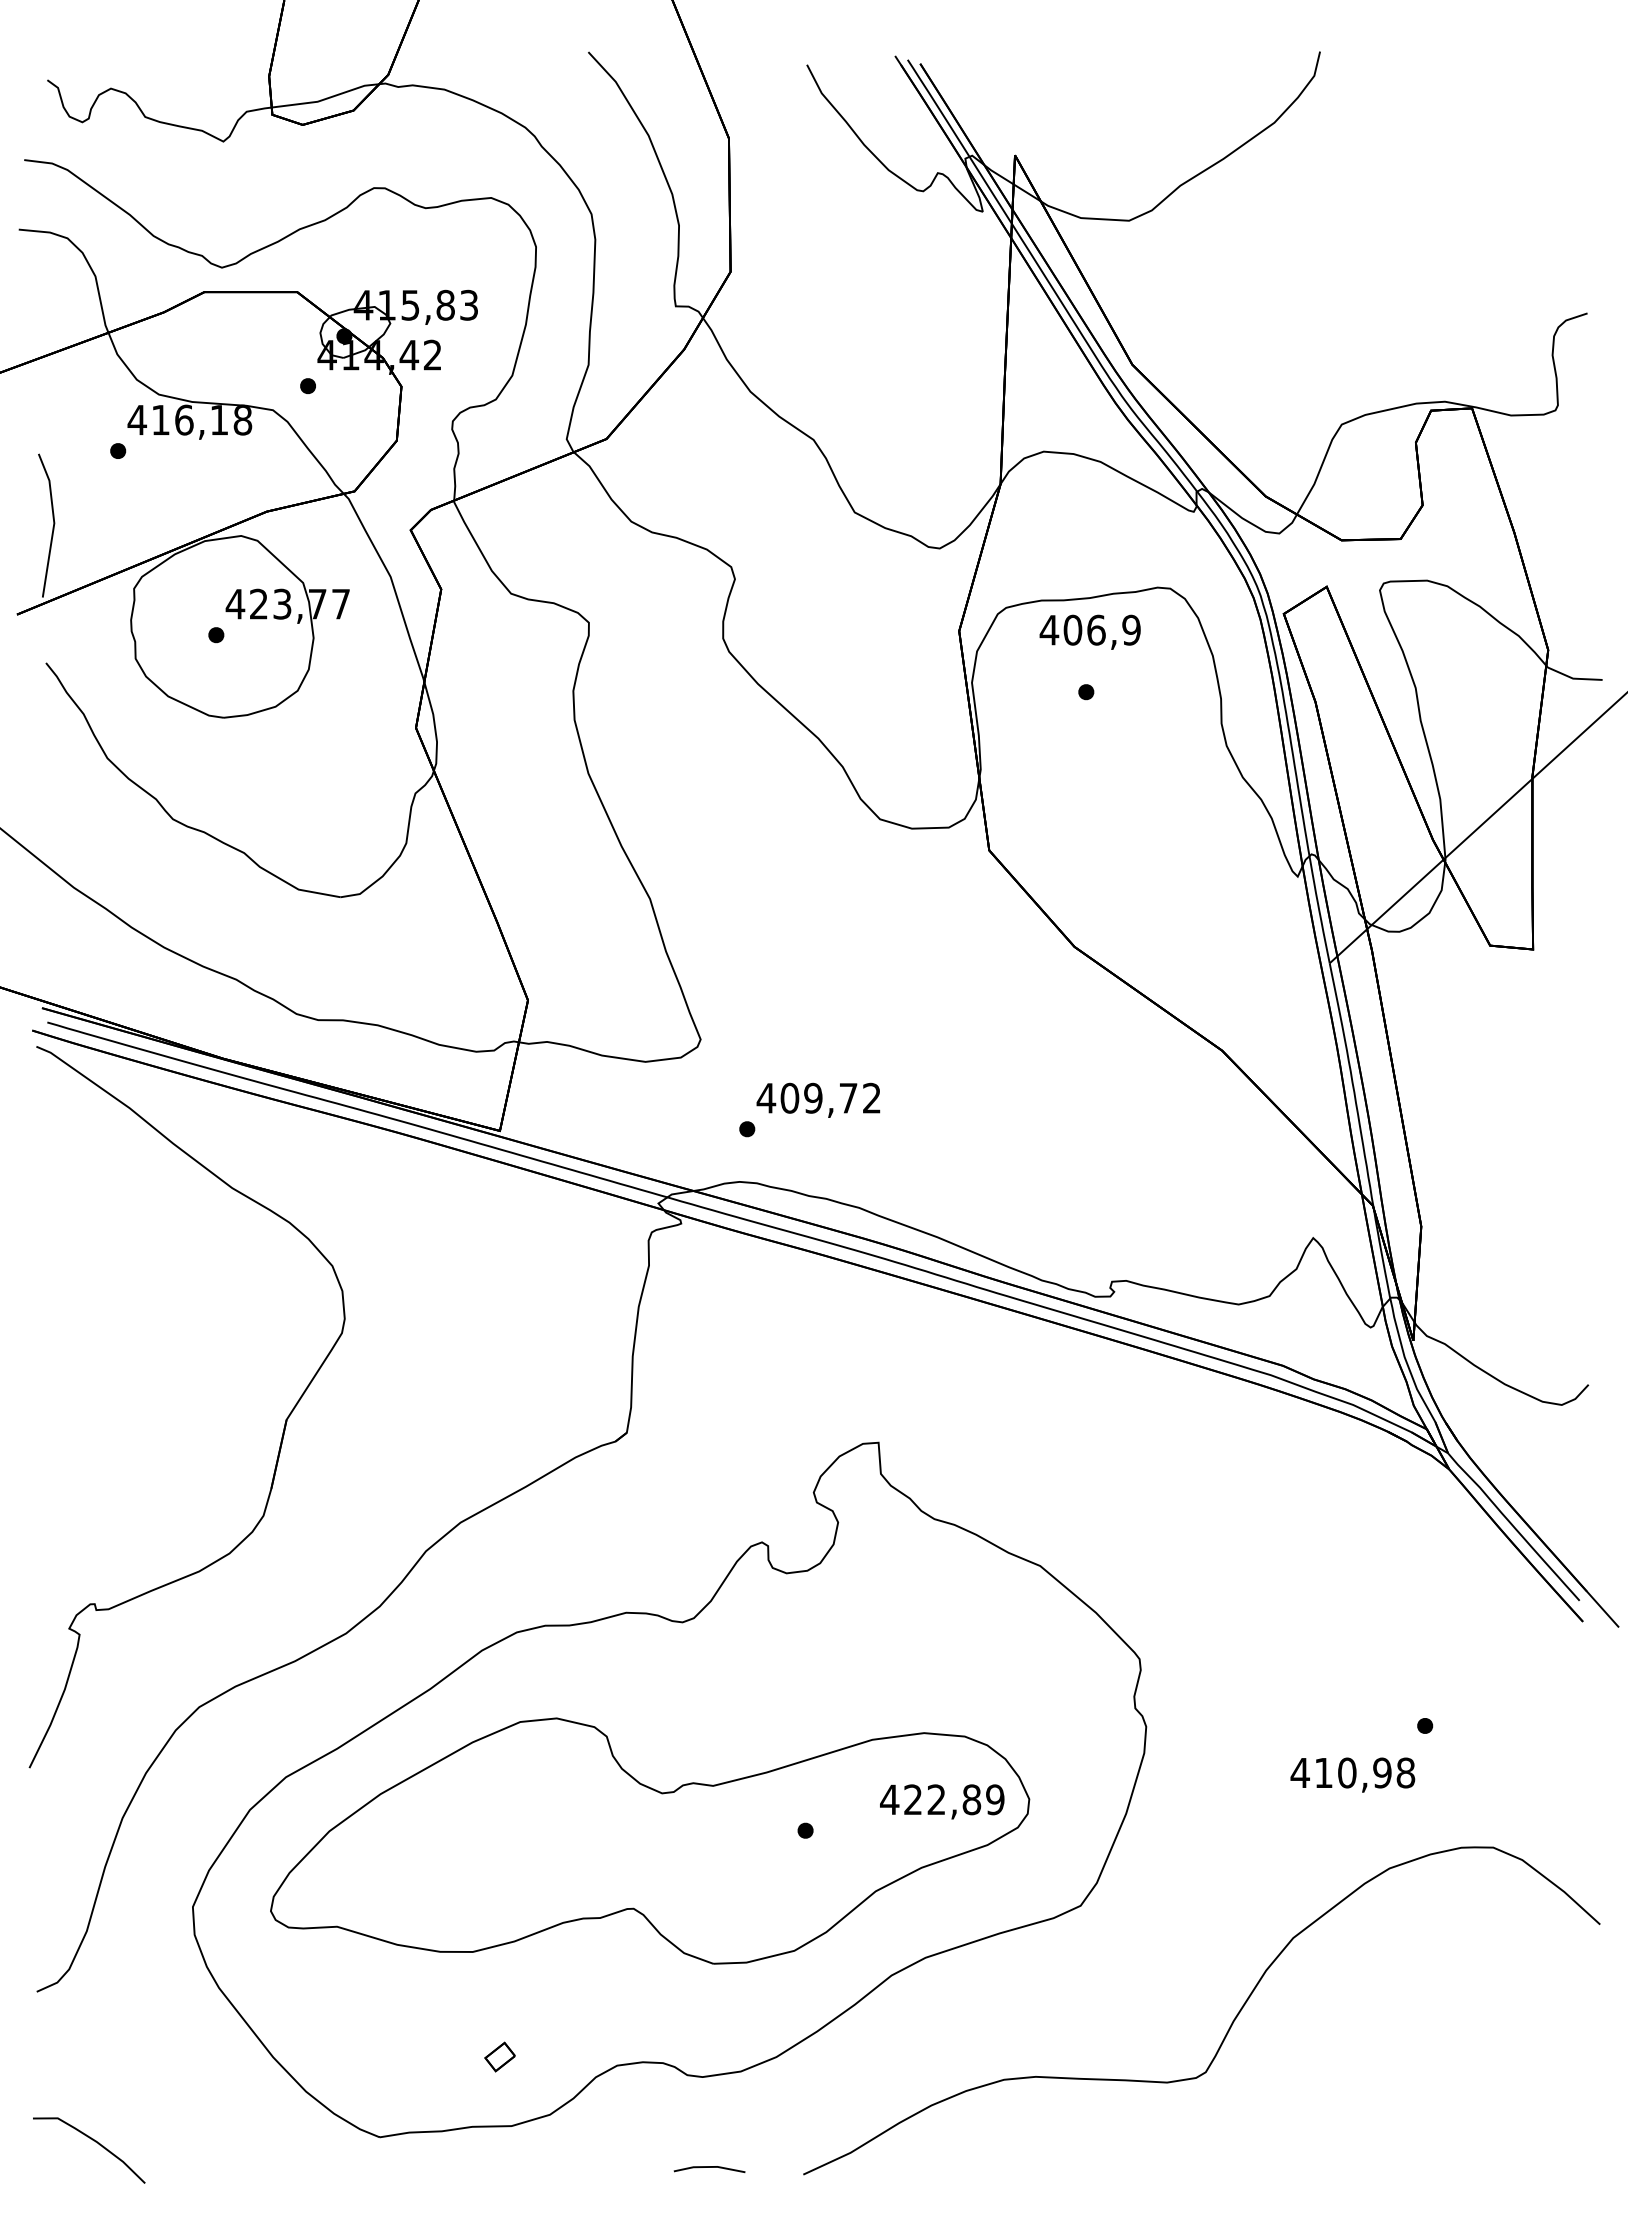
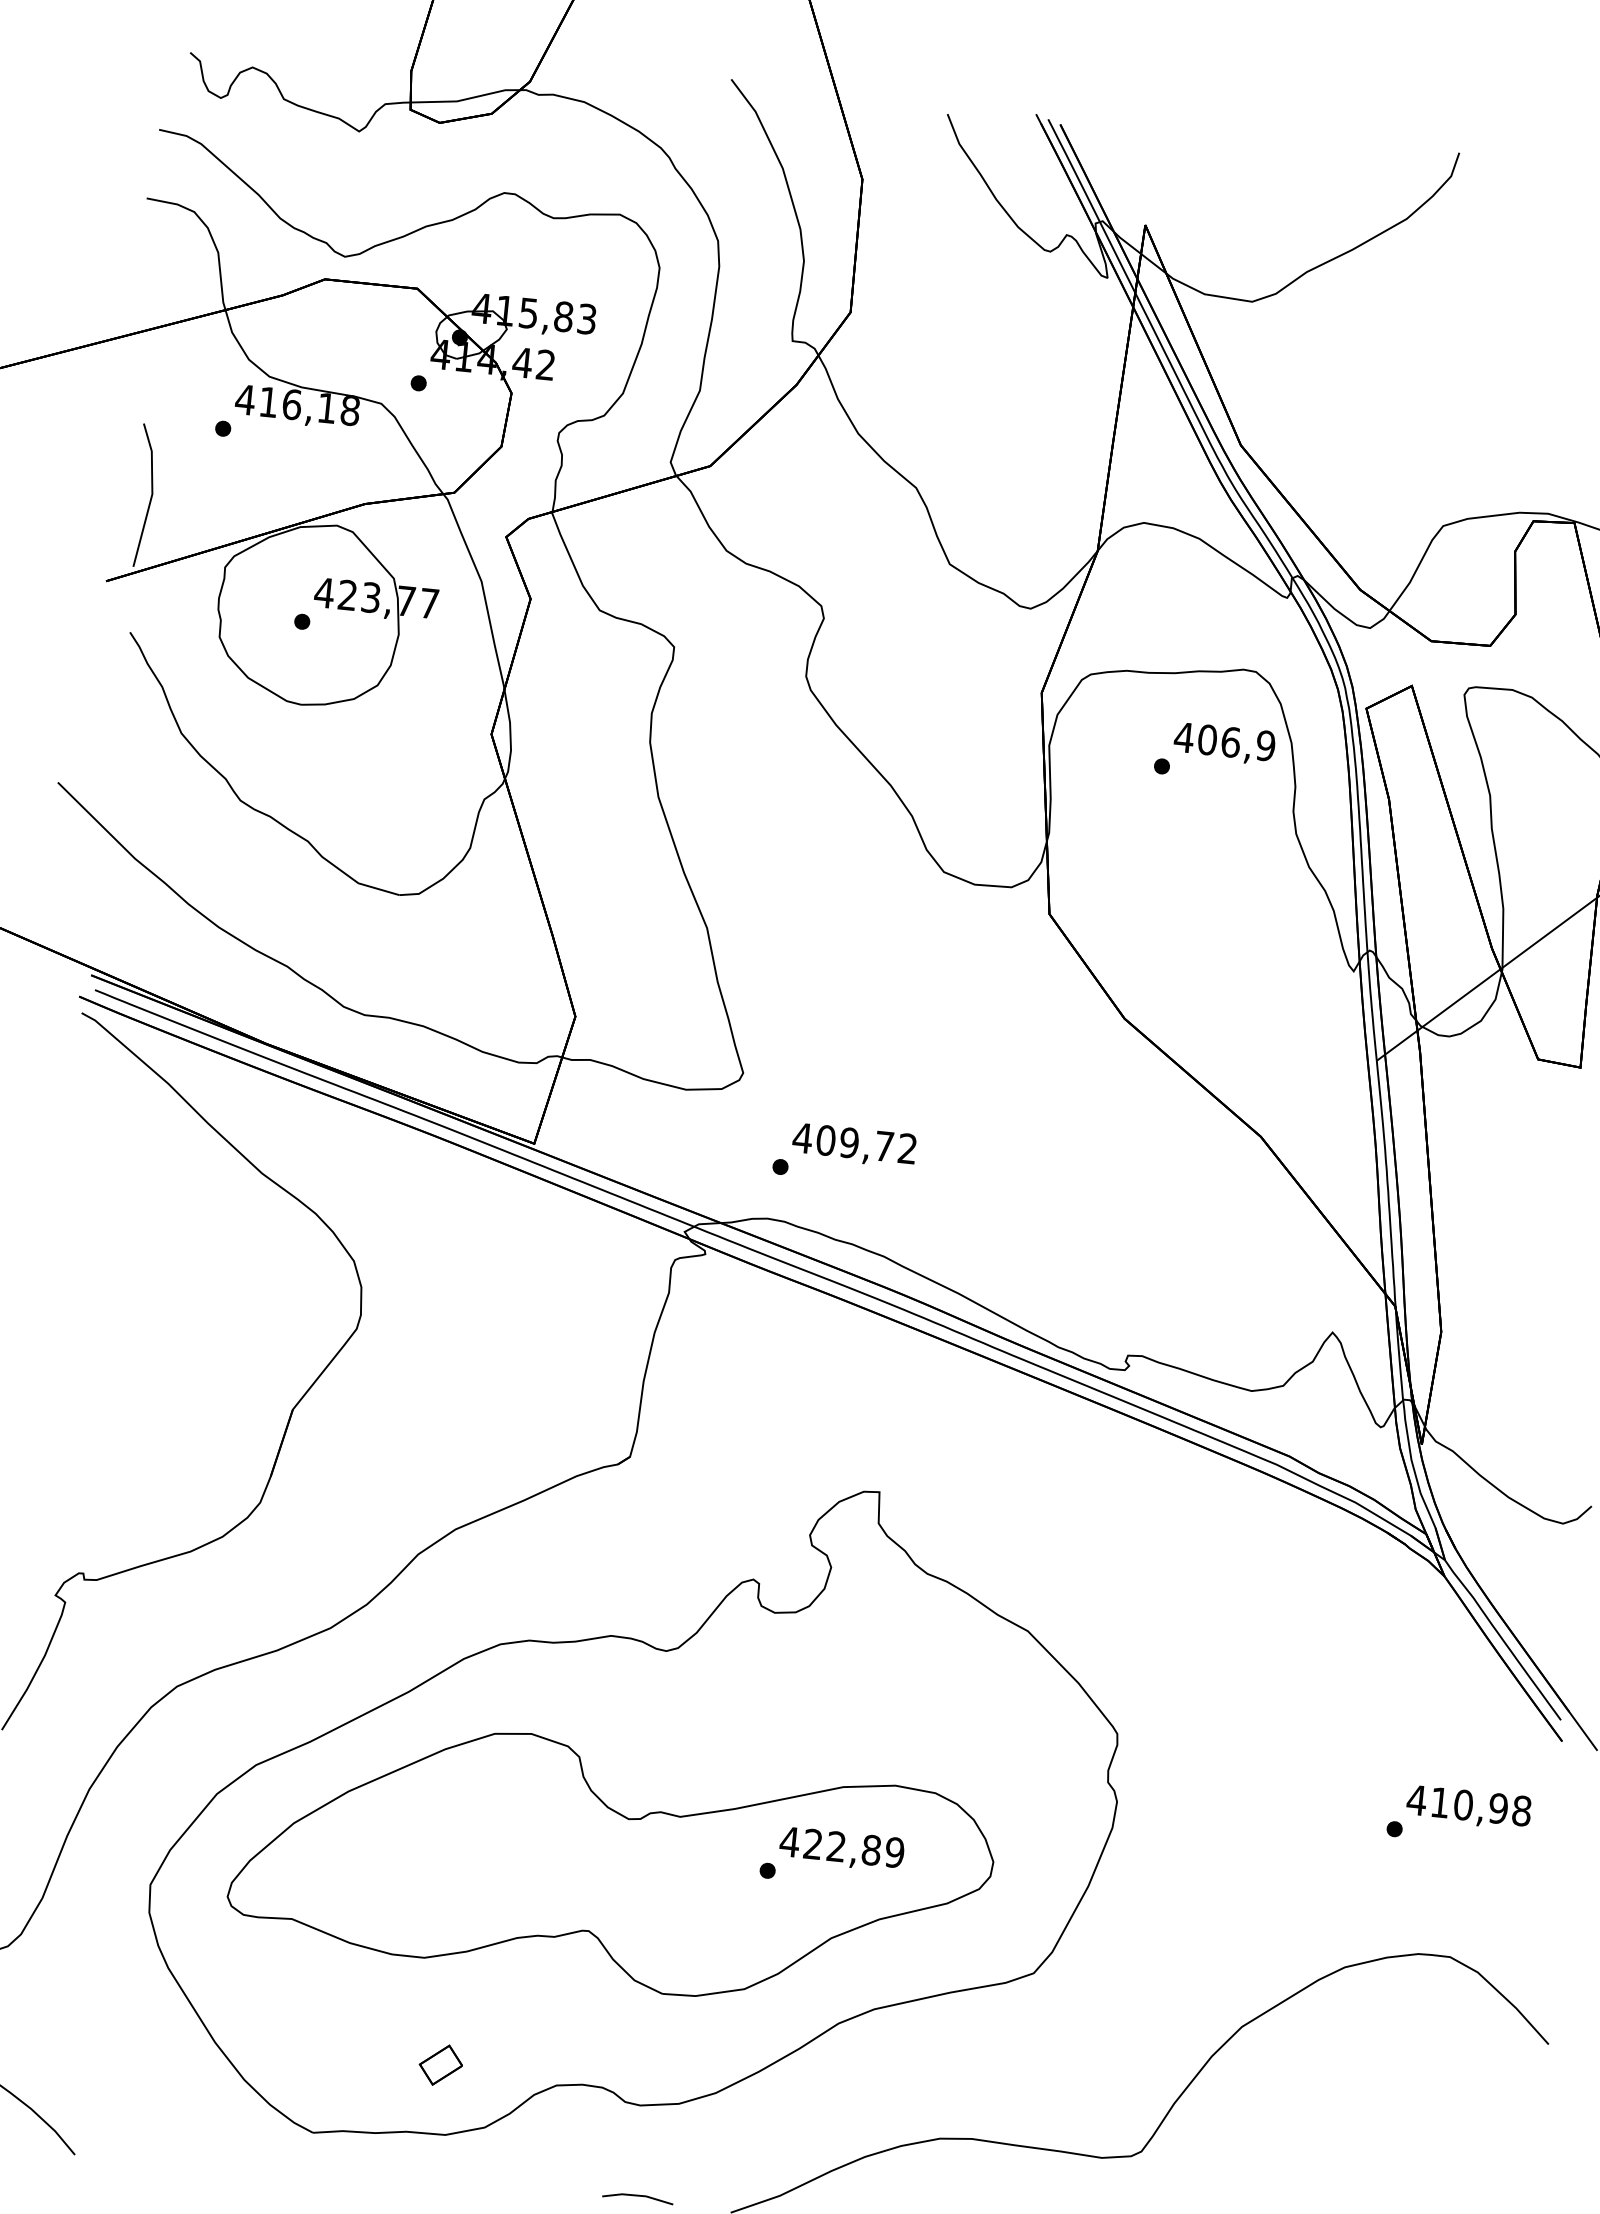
text: (1089, 631) -> (1223, 742), moved
text: (1352, 1774) -> (1468, 1807), moved
text: (942, 1801) -> (842, 1849), moved
part: (499, 2056) -> (440, 2064), size x1.43

